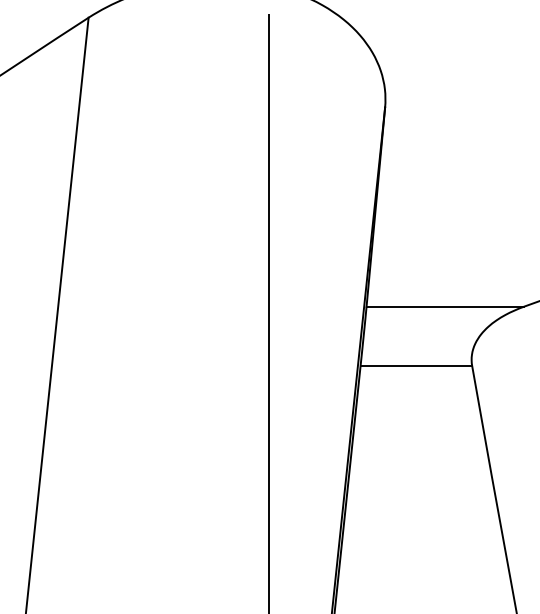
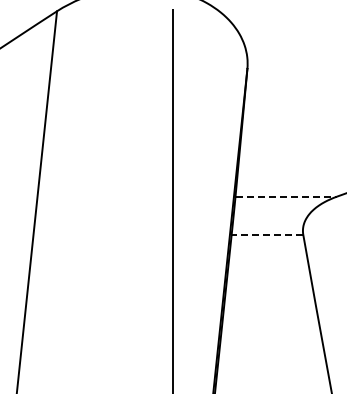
line: (446, 306) -> (286, 196), solid -> dashed
line: (416, 366) -> (267, 235), solid -> dashed

